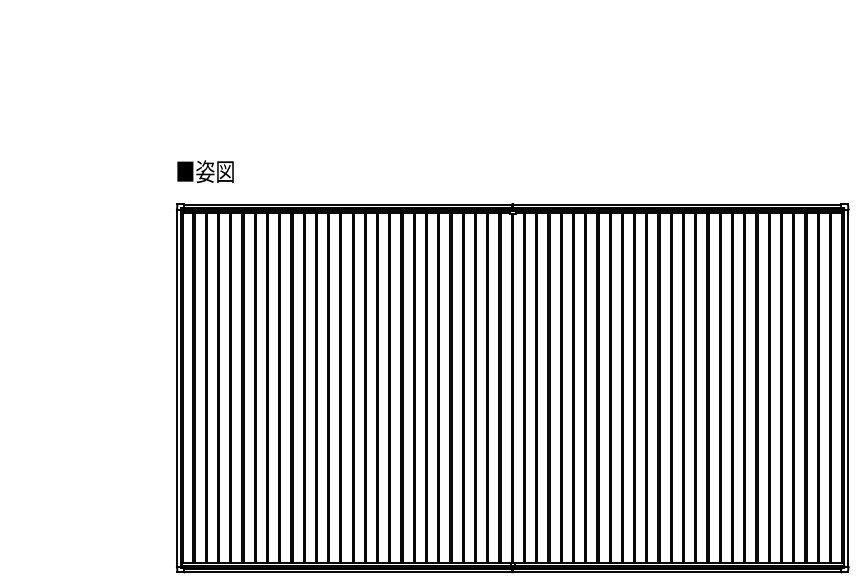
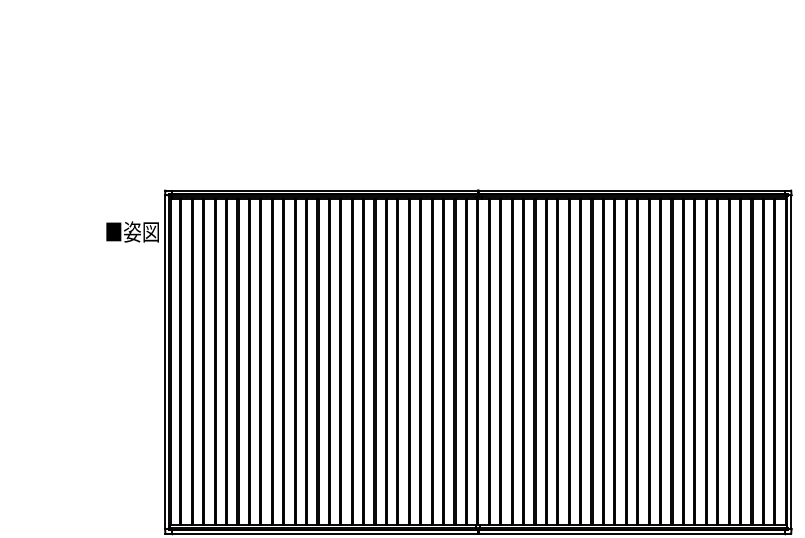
text: (205, 171) -> (132, 231), moved

